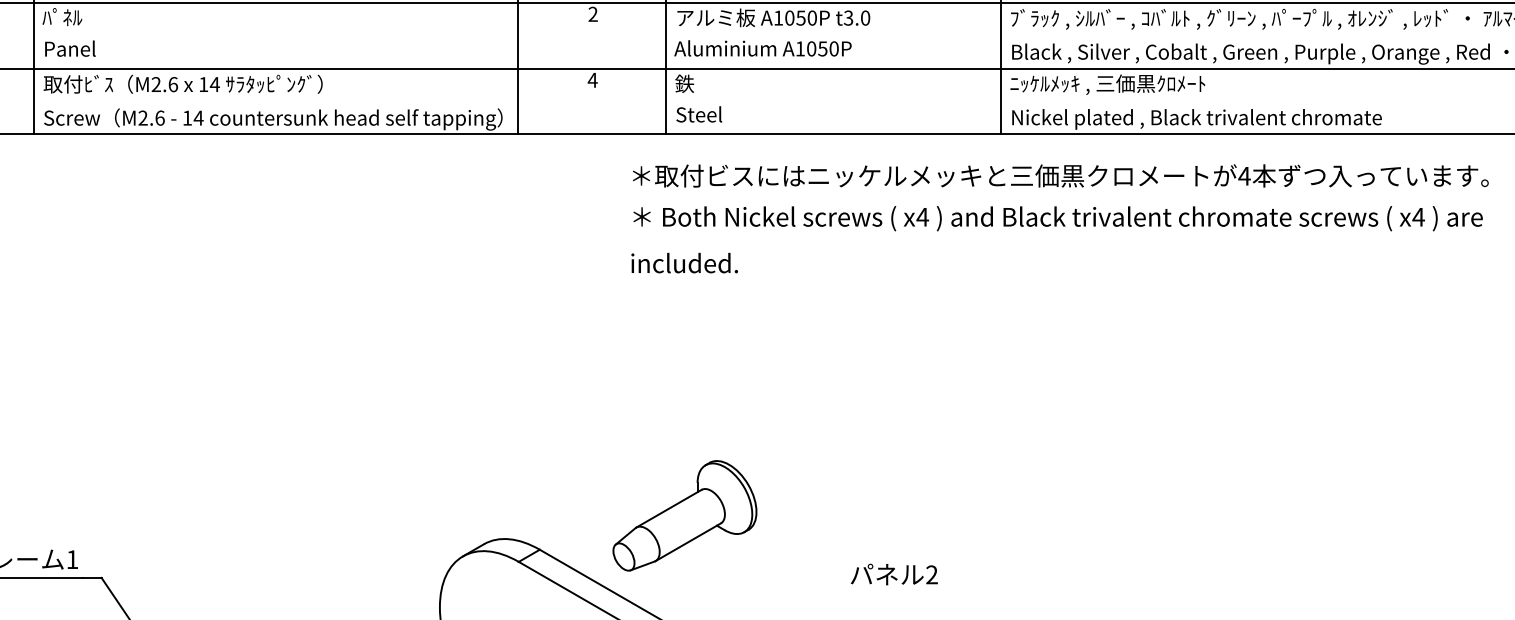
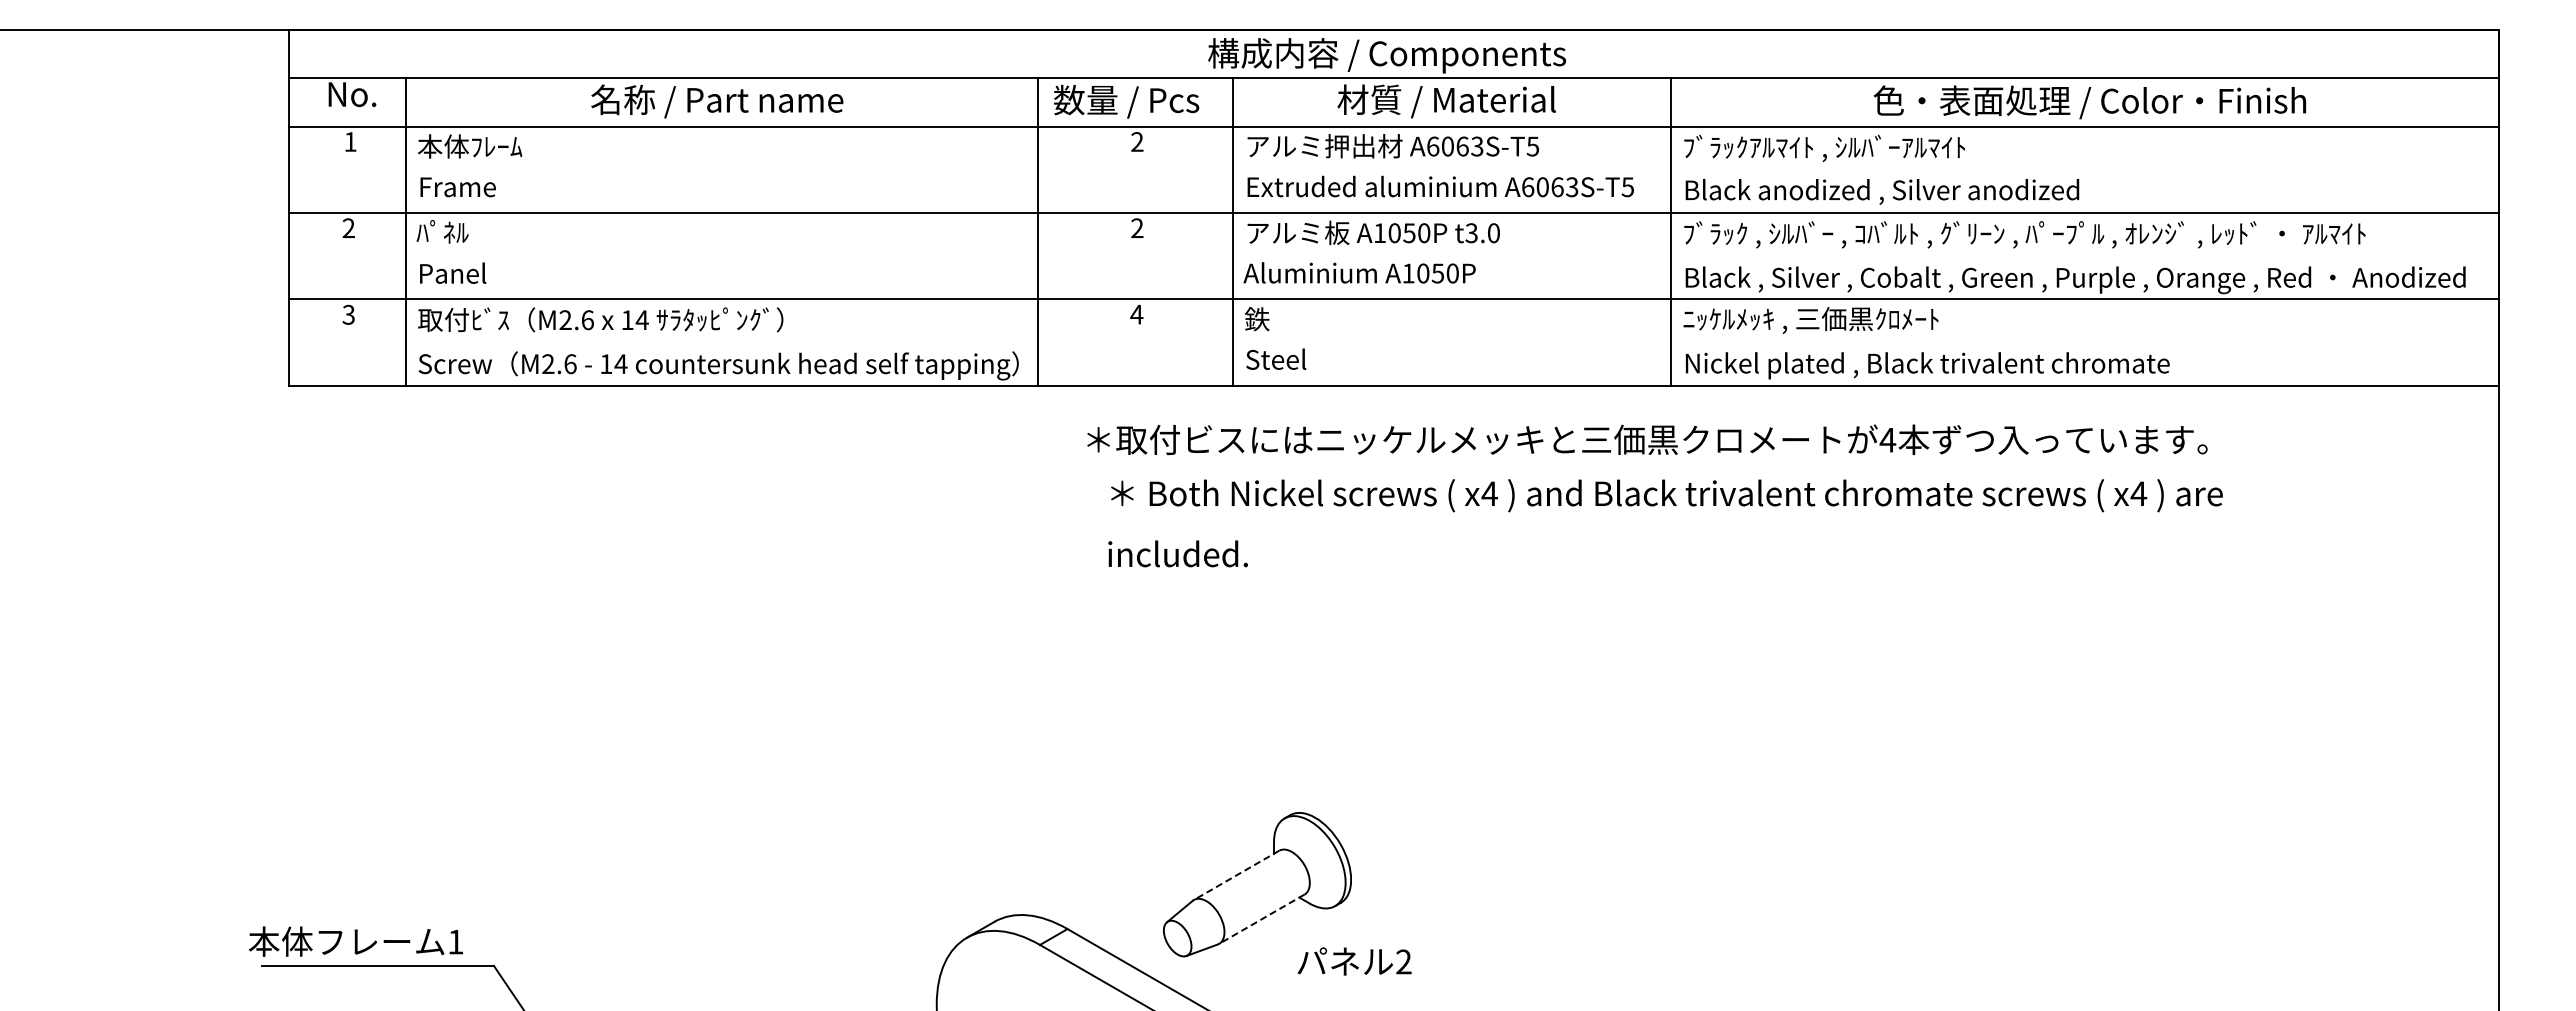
text: (1060, 175) -> (1647, 439), moved
text: (1057, 239) -> (1665, 523), moved
line: (668, 508) -> (1236, 875), solid -> dashed
line: (688, 542) -> (1261, 919), solid -> dashed
text: (894, 574) -> (1354, 961), moved

